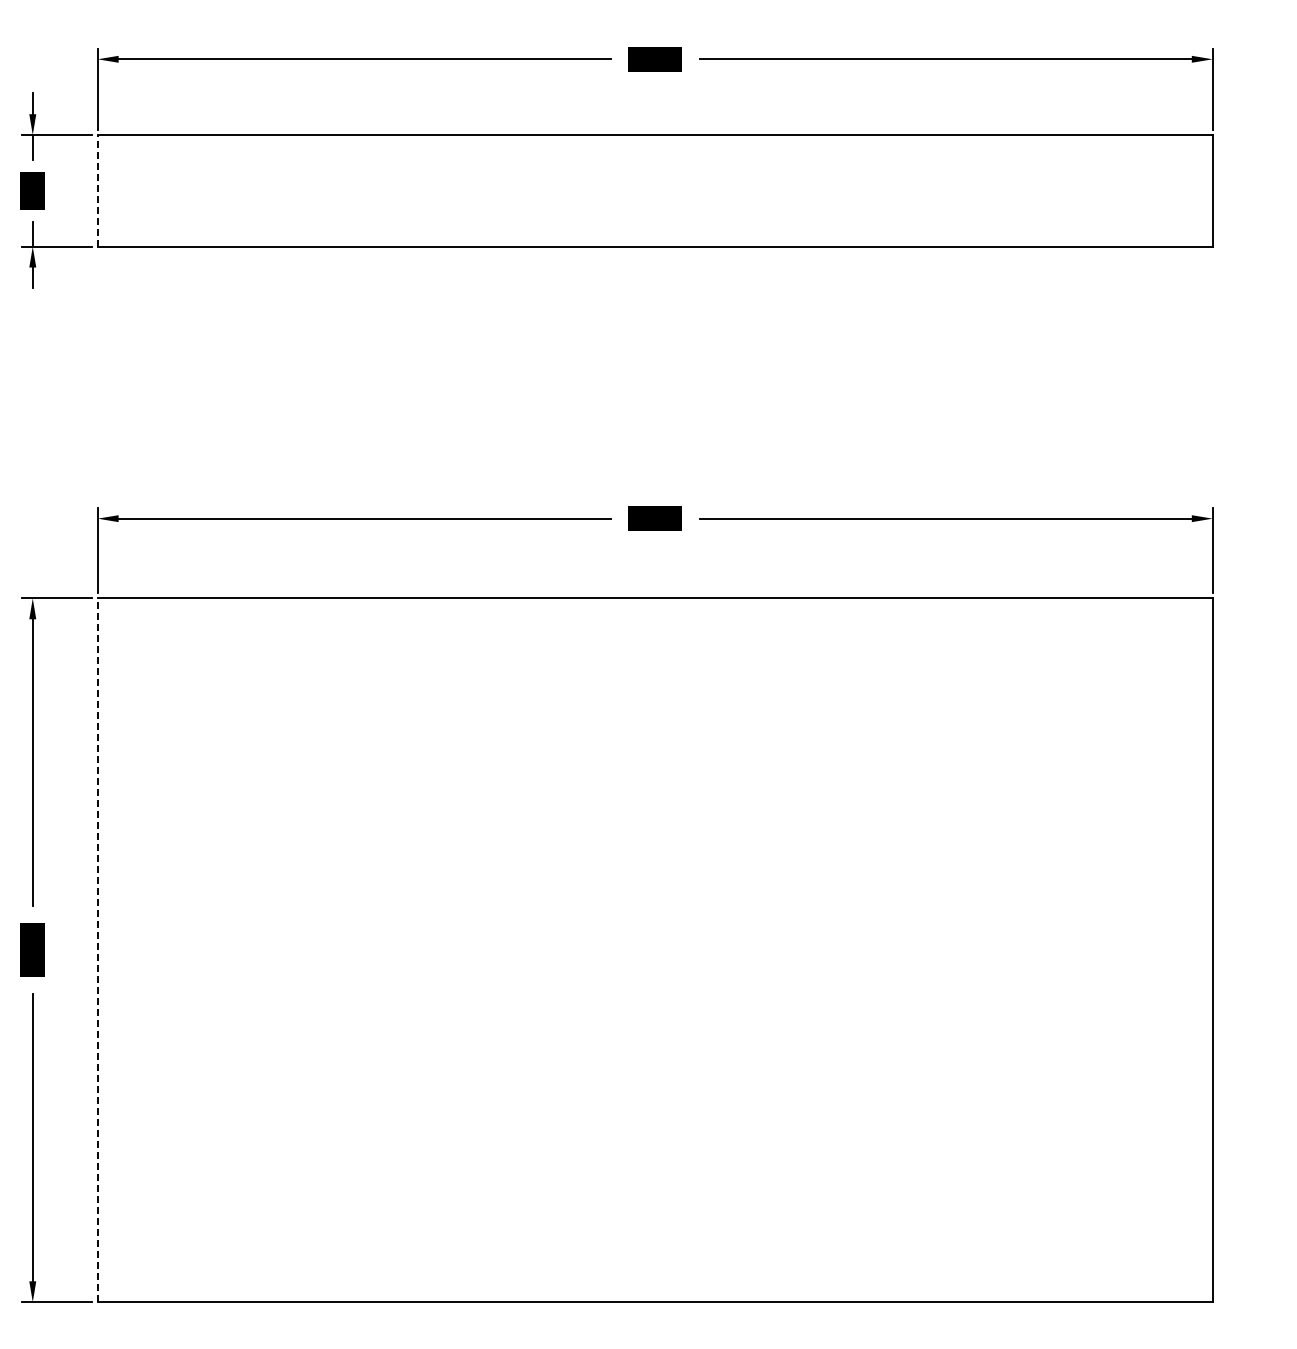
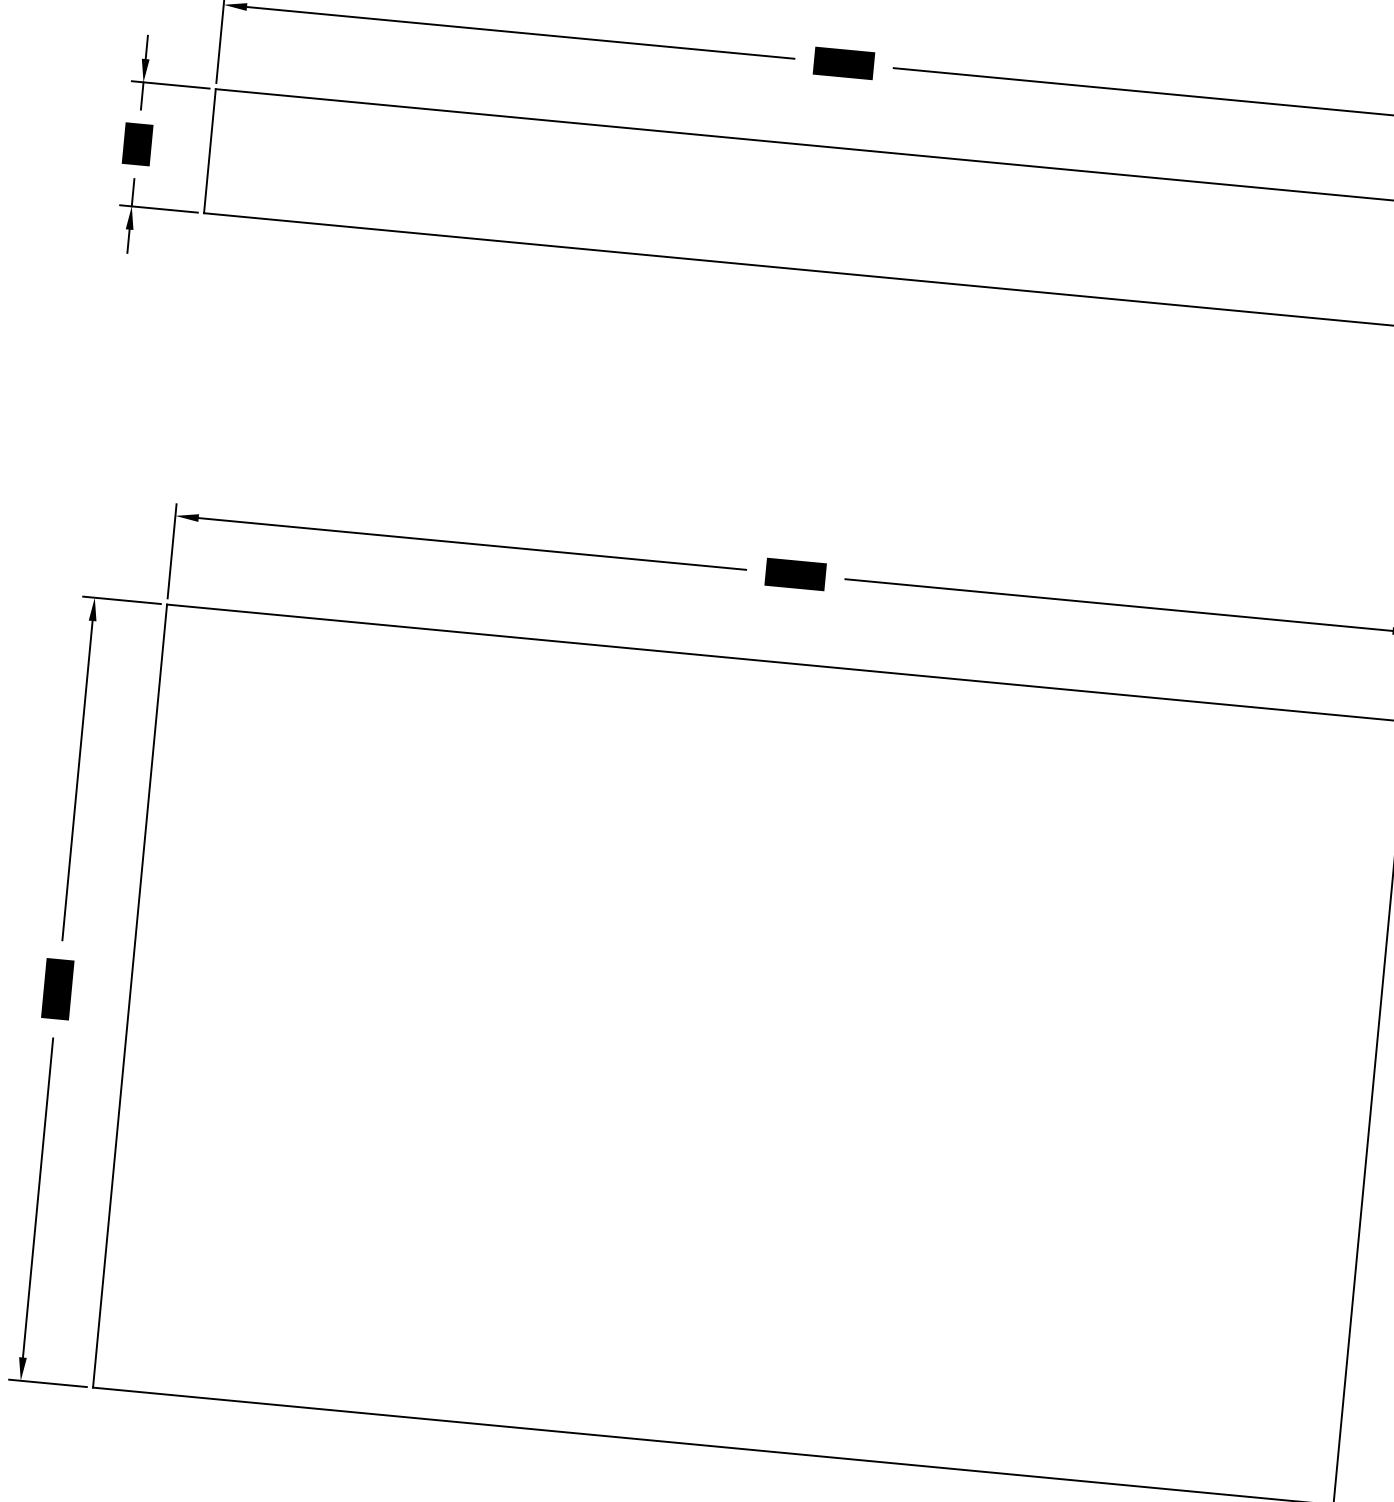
line: (97, 190) -> (209, 150), dashed -> solid
line: (97, 950) -> (129, 996), dashed -> solid

